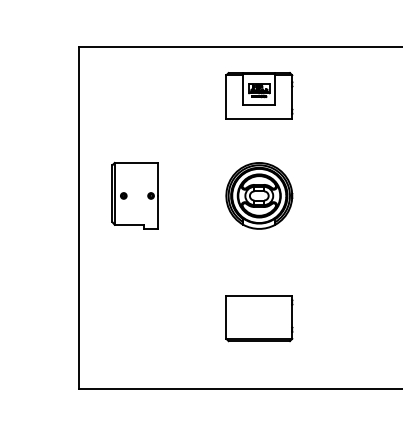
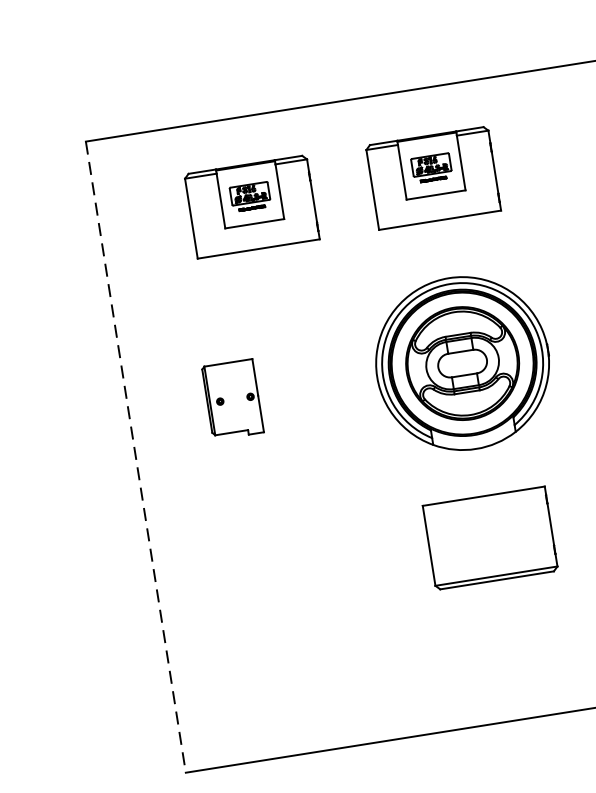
part: (161, 95) -> (252, 206), added
part: (134, 195) -> (231, 399), size x0.6
part: (259, 195) -> (463, 362), size x1.4
line: (79, 218) -> (136, 457), solid -> dashed
part: (259, 318) -> (490, 538), moved

